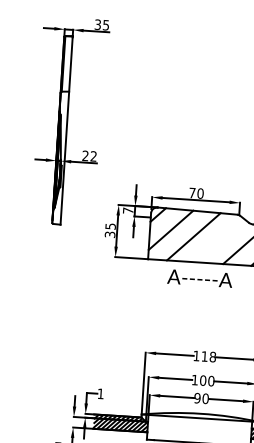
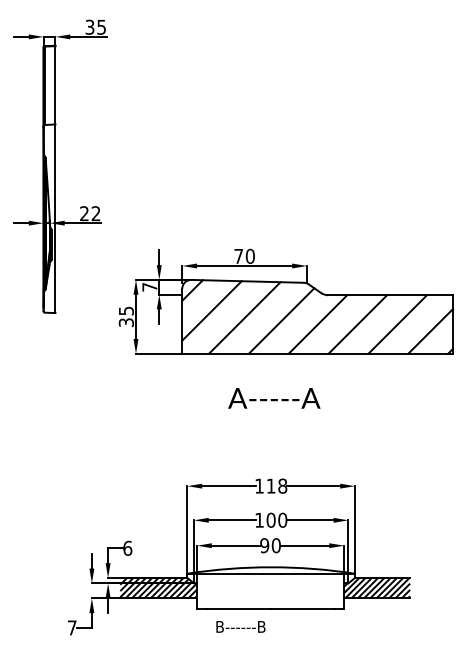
line: (219, 240) -> (281, 320), added
text: (200, 278) -> (274, 398), moved
text: (100, 393) -> (127, 547), 1 -> 6

